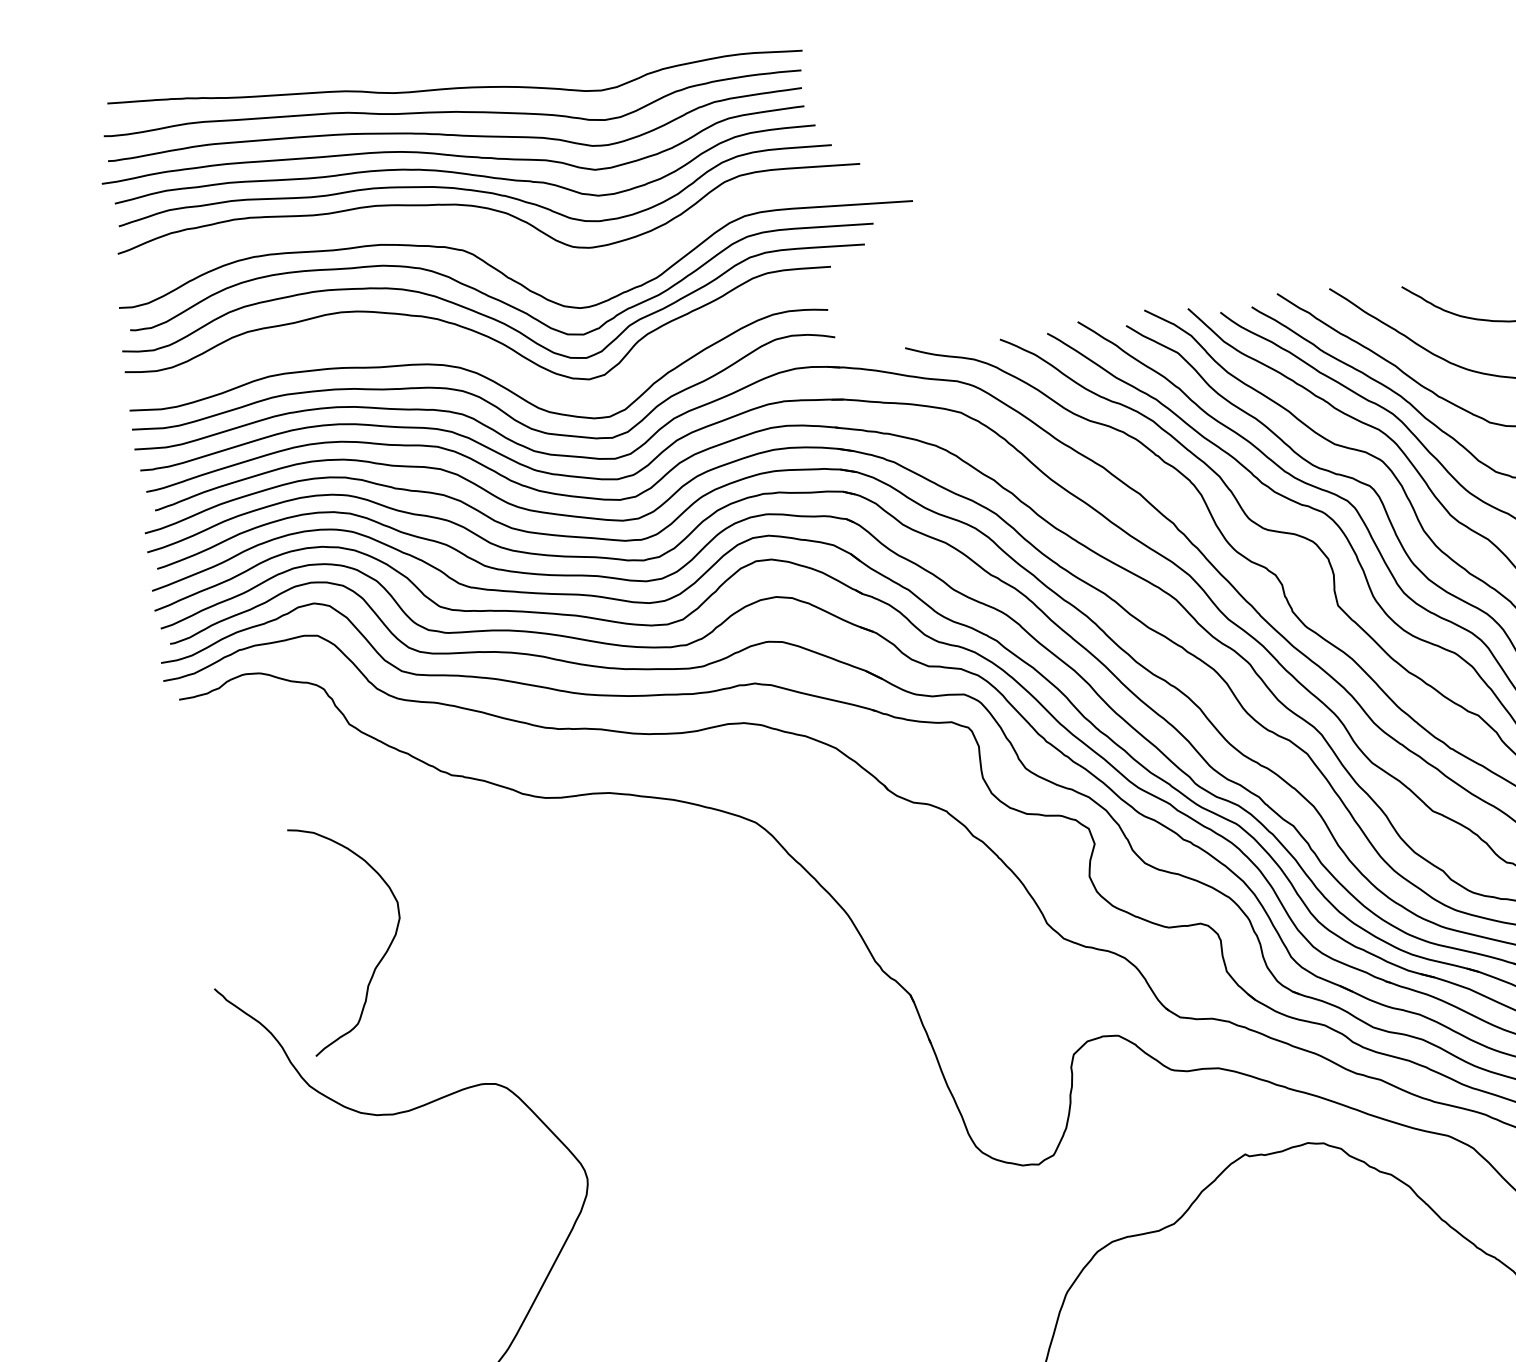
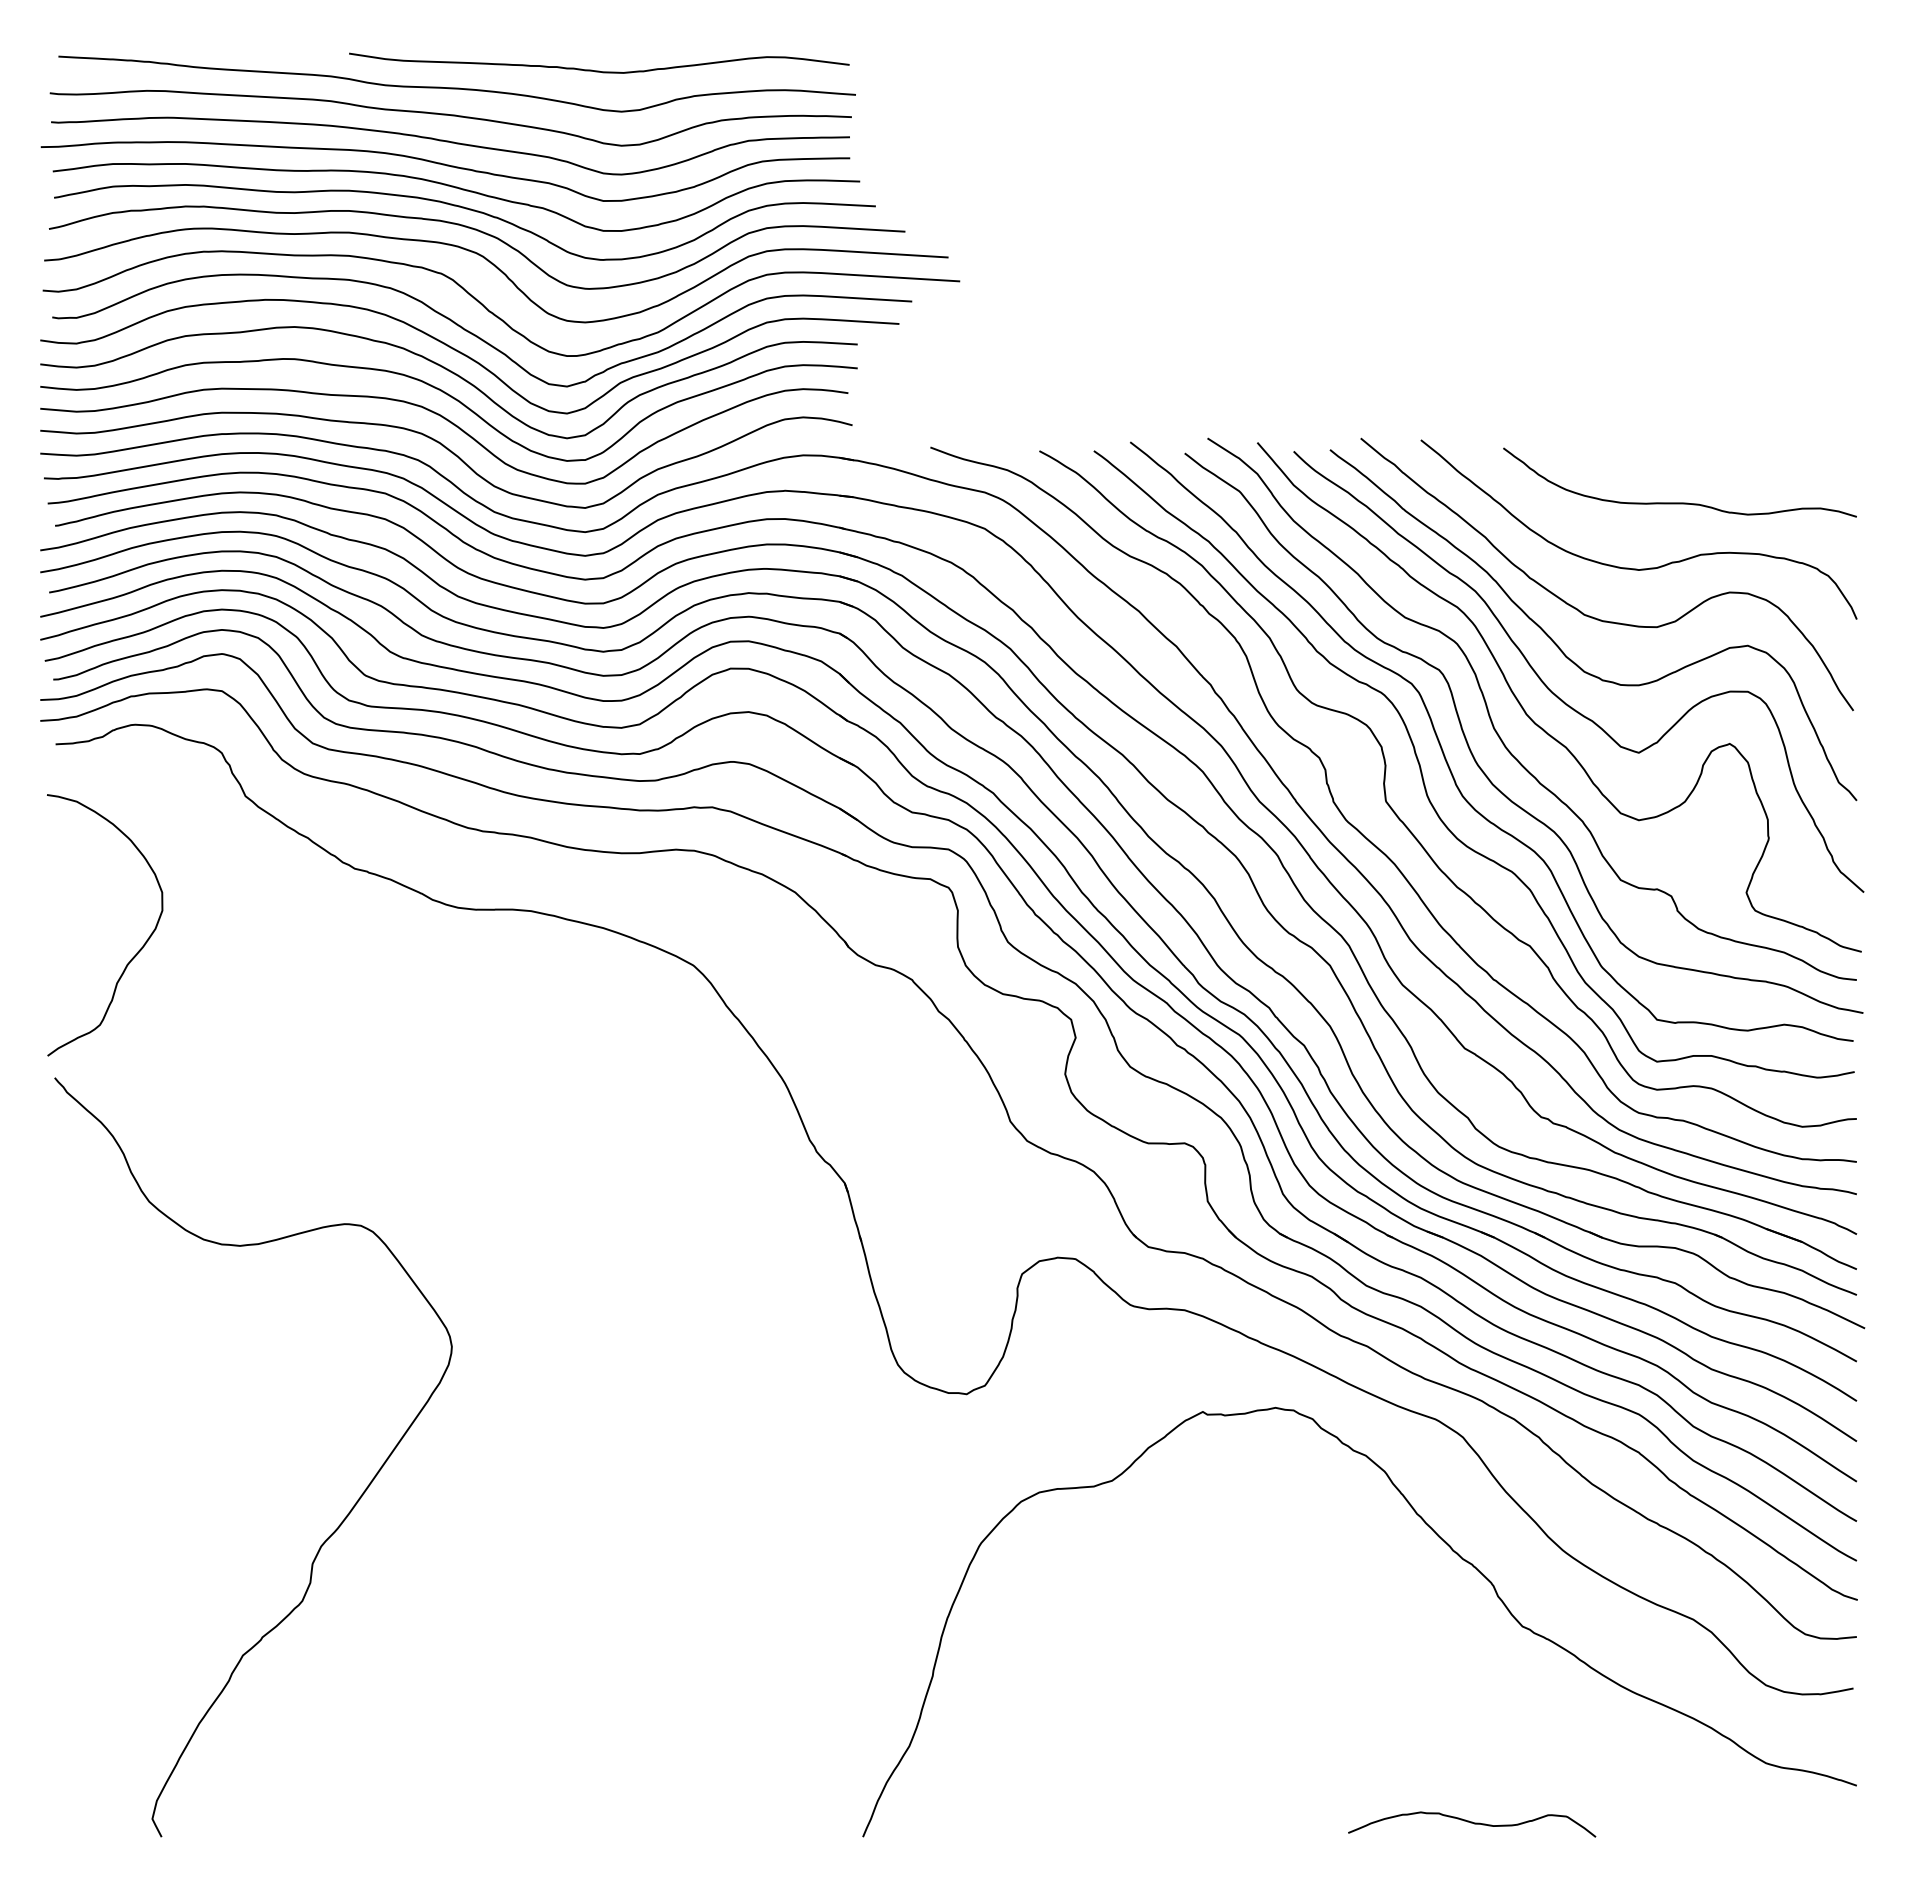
curve: (577, 57) -> (599, 70), added
curve: (513, 242) -> (500, 271), added
curve: (488, 358) -> (455, 400), added
curve: (382, 956) -> (137, 951), moved

